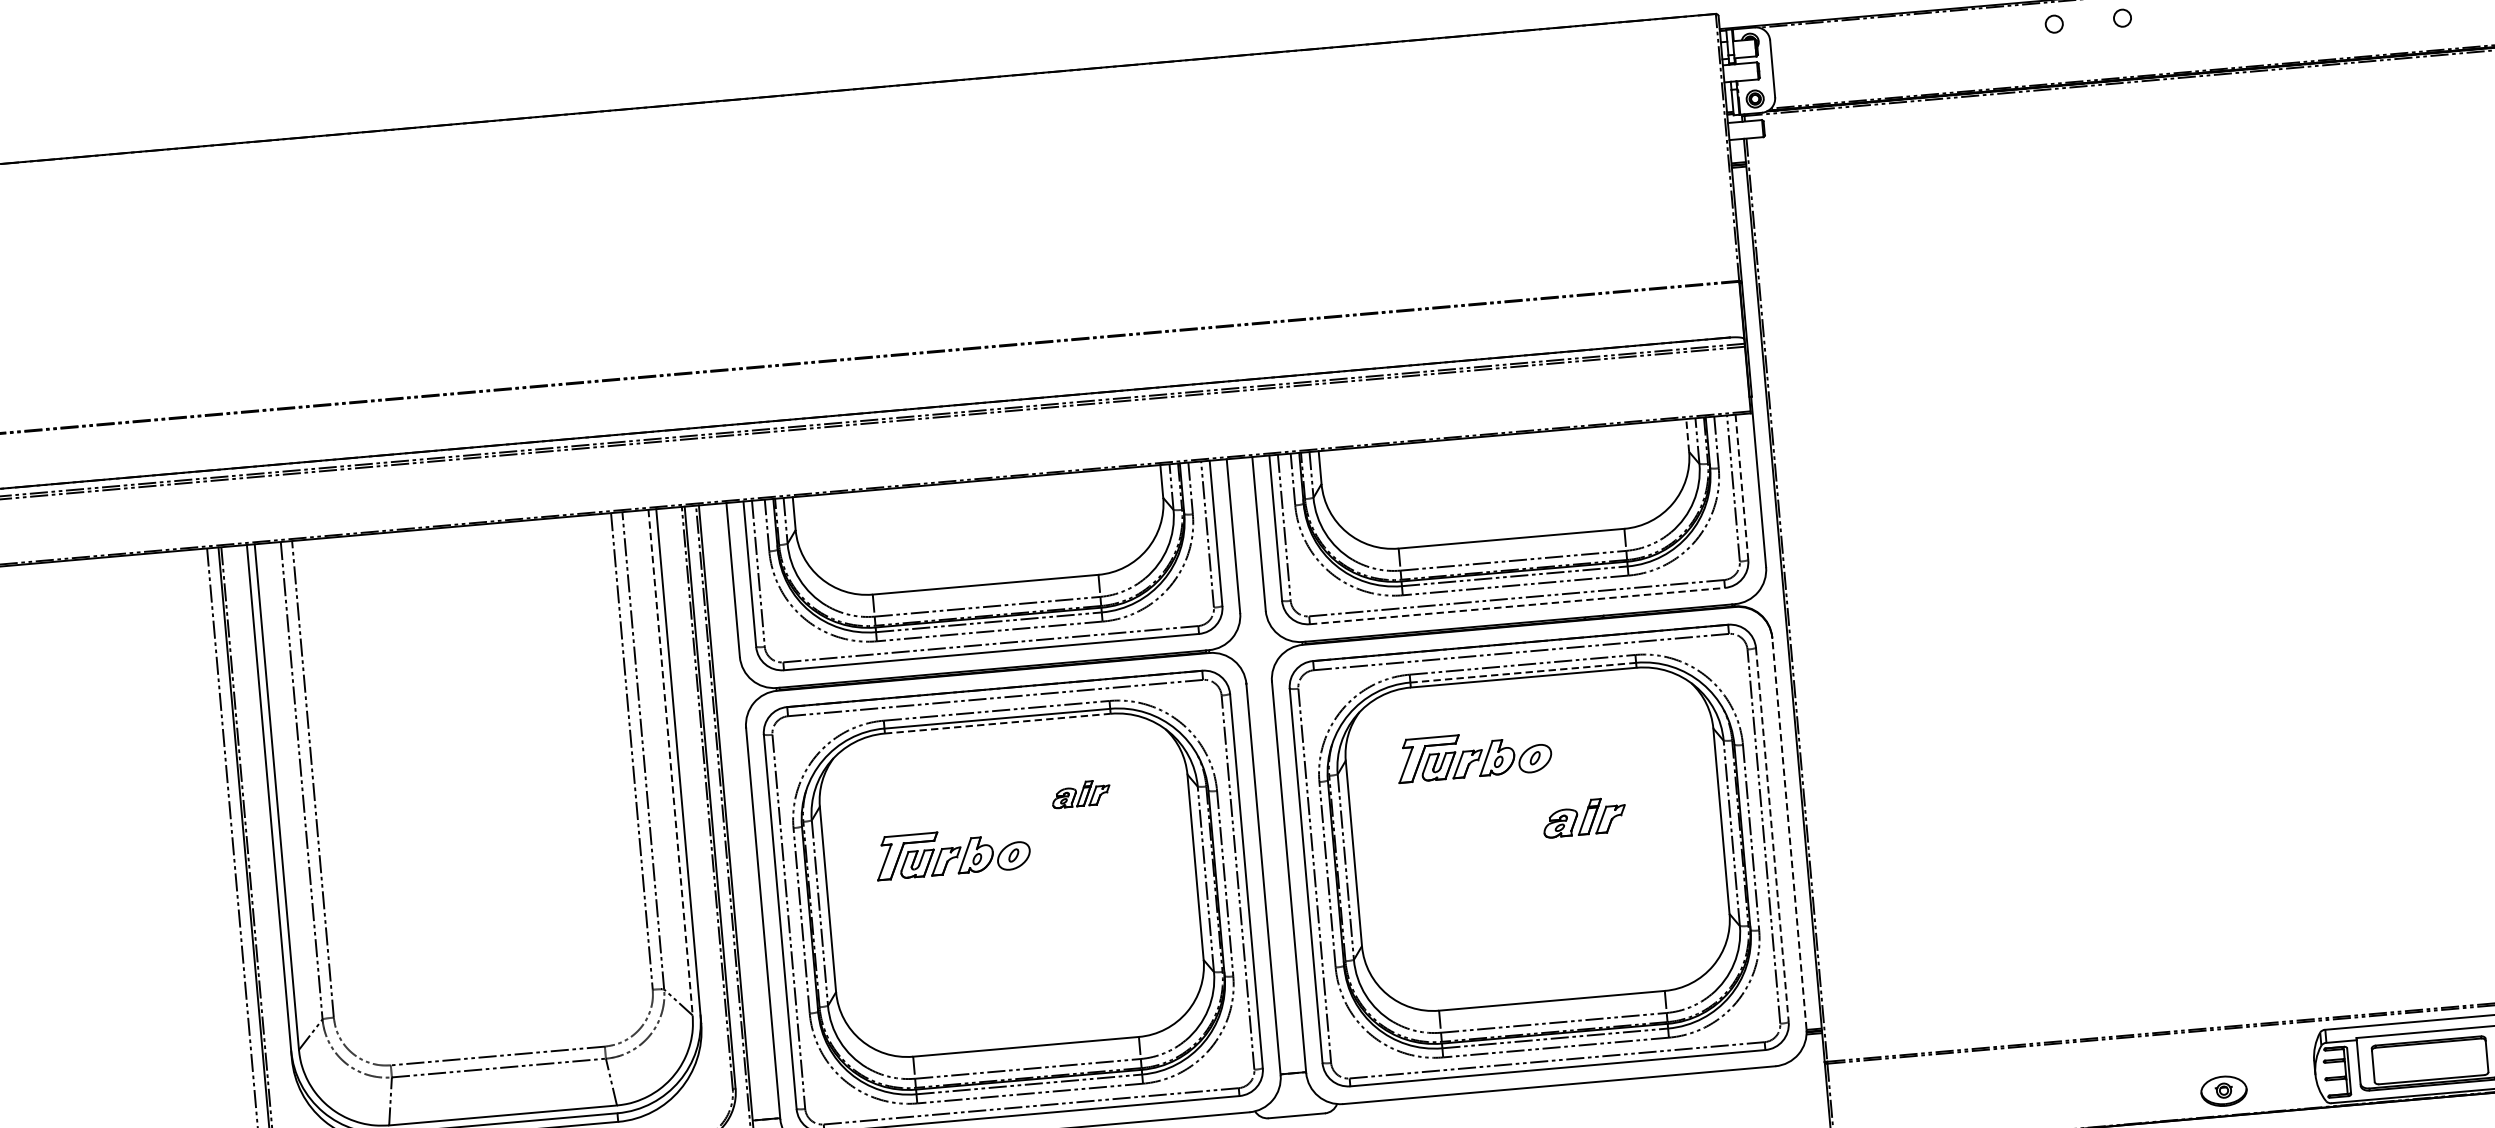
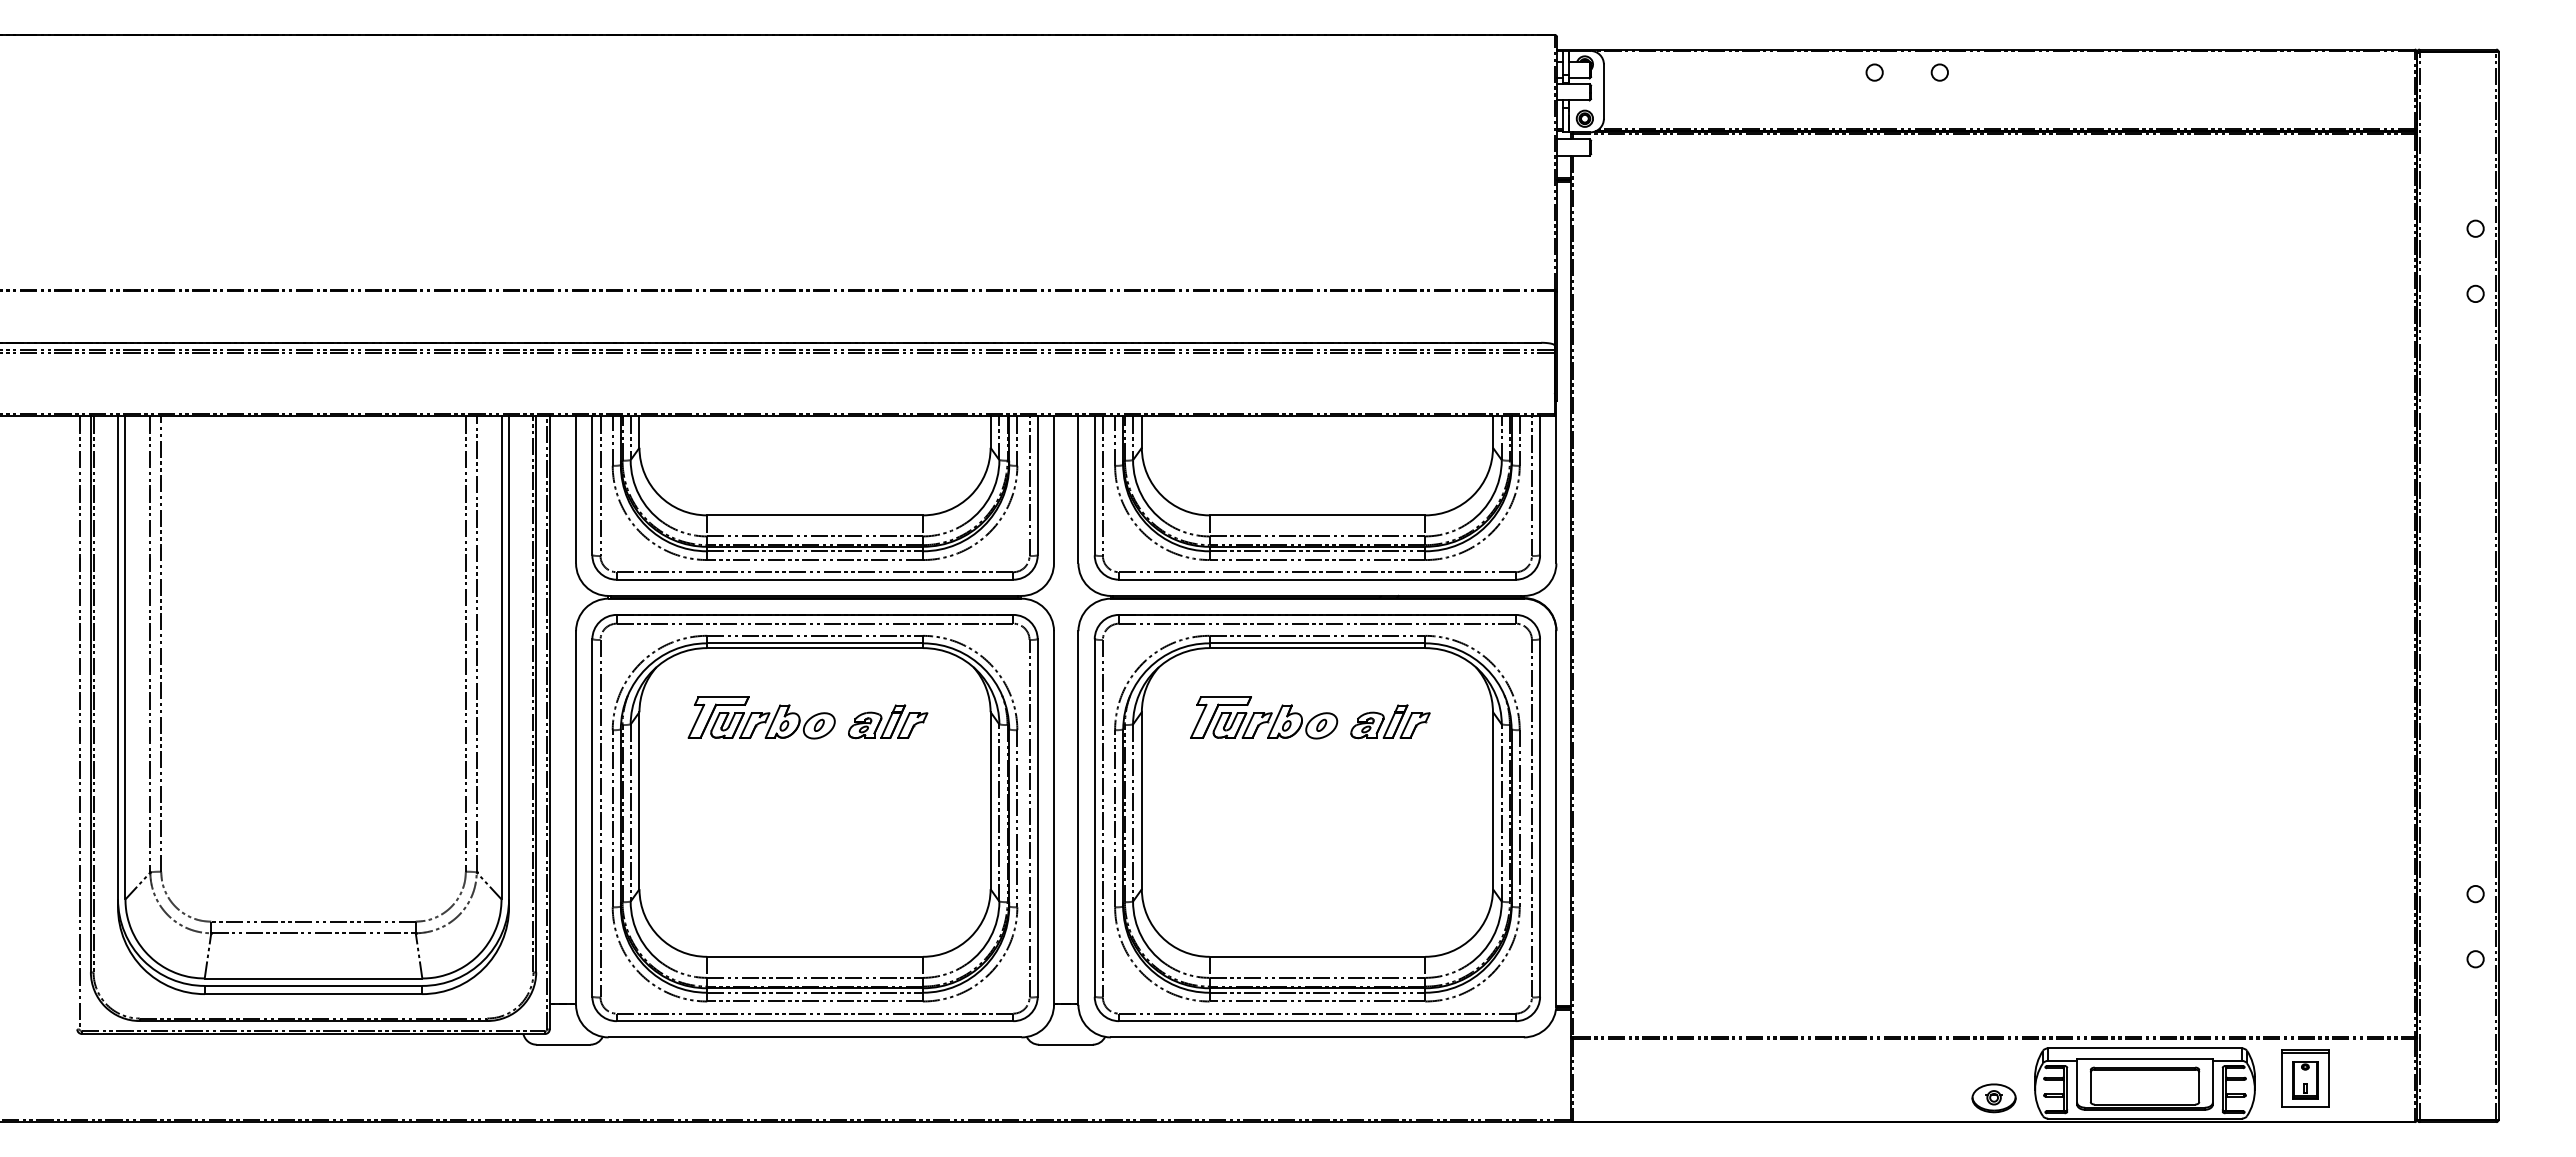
line: (1687, 435) -> (1492, 432), dashed -> solid
line: (1742, 488) -> (1540, 486), dashed -> solid
line: (1517, 605) -> (1317, 579), dashed -> solid
line: (1523, 672) -> (1317, 643), dashed -> solid
line: (998, 724) -> (815, 648), dashed -> solid
line: (670, 763) -> (501, 658), dashed -> solid
part: (1081, 793) -> (888, 721), size x1.43
part: (1584, 817) -> (1390, 721), moved
line: (1789, 834) -> (1556, 818), dashed -> solid
line: (1772, 835) -> (1540, 818), dashed -> solid
part: (952, 852) -> (761, 717), moved
part: (2223, 1091) -> (1993, 1098), moved

